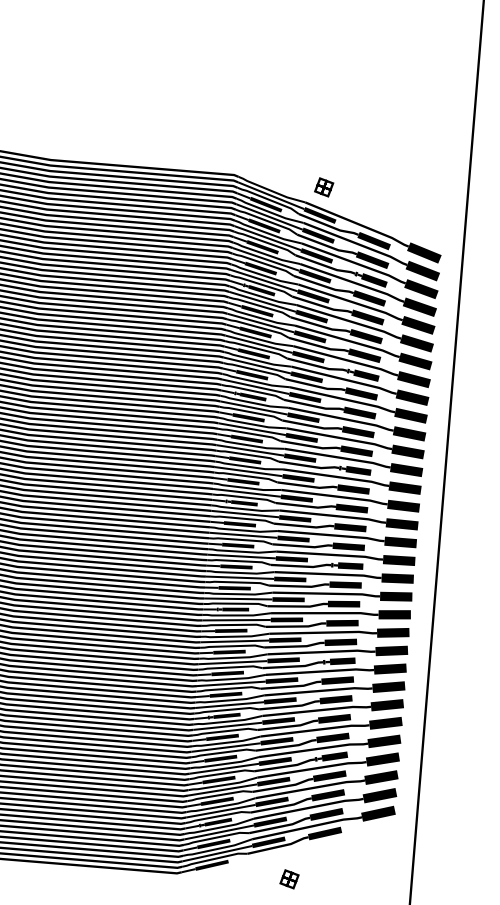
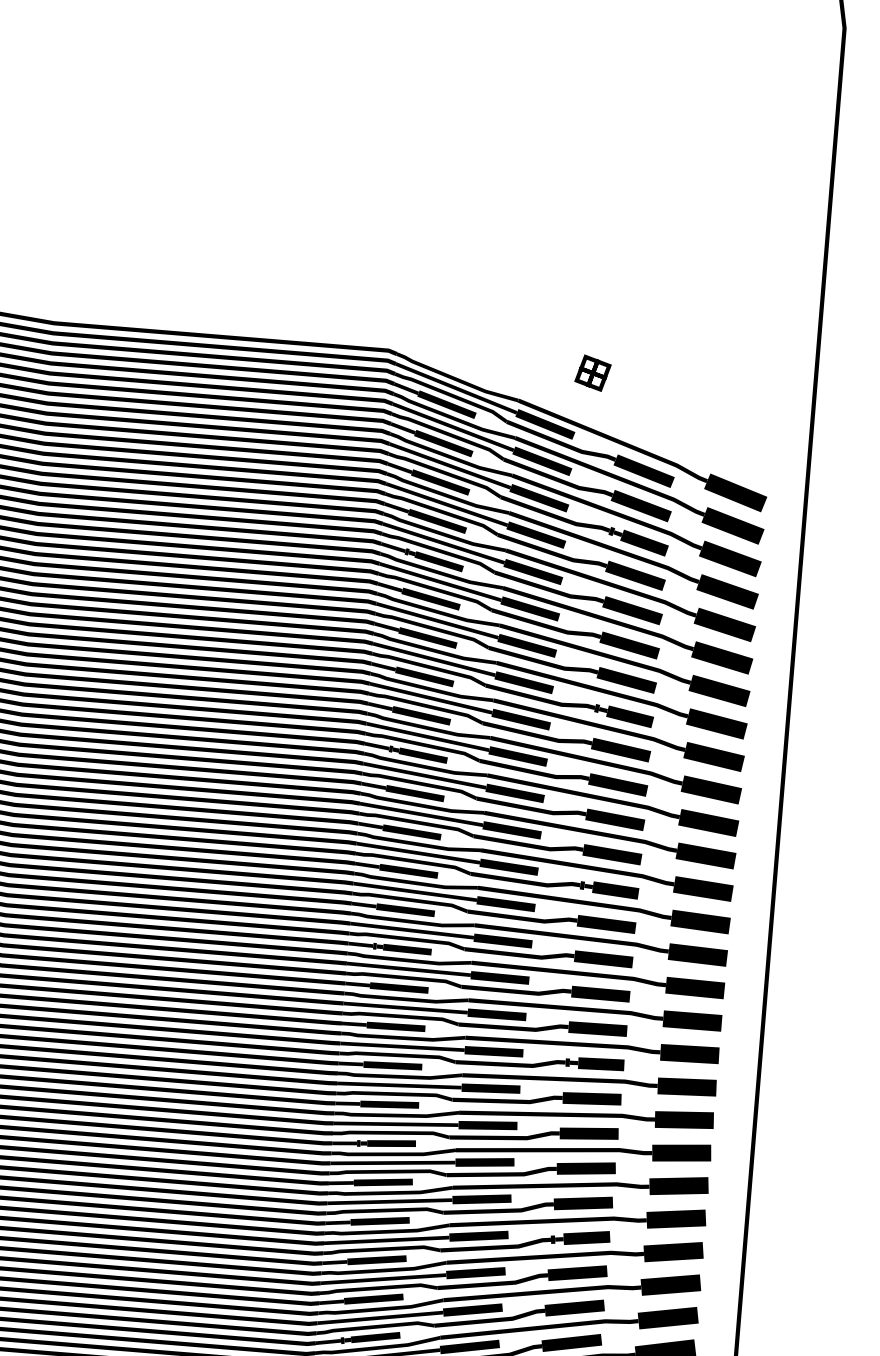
part: (324, 187) -> (593, 373), moved

